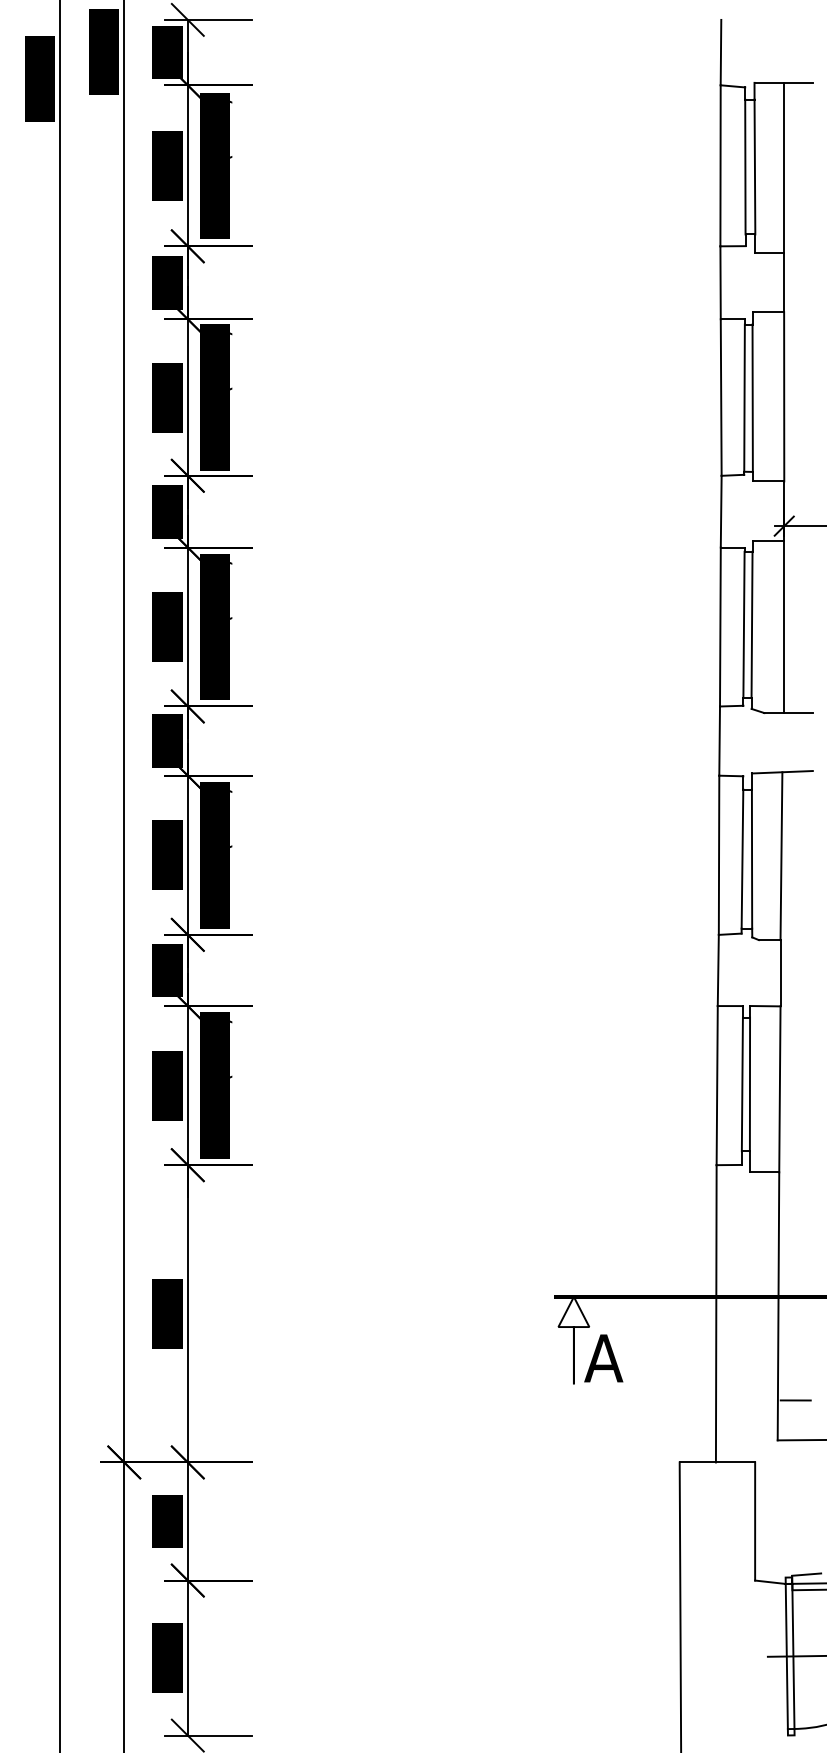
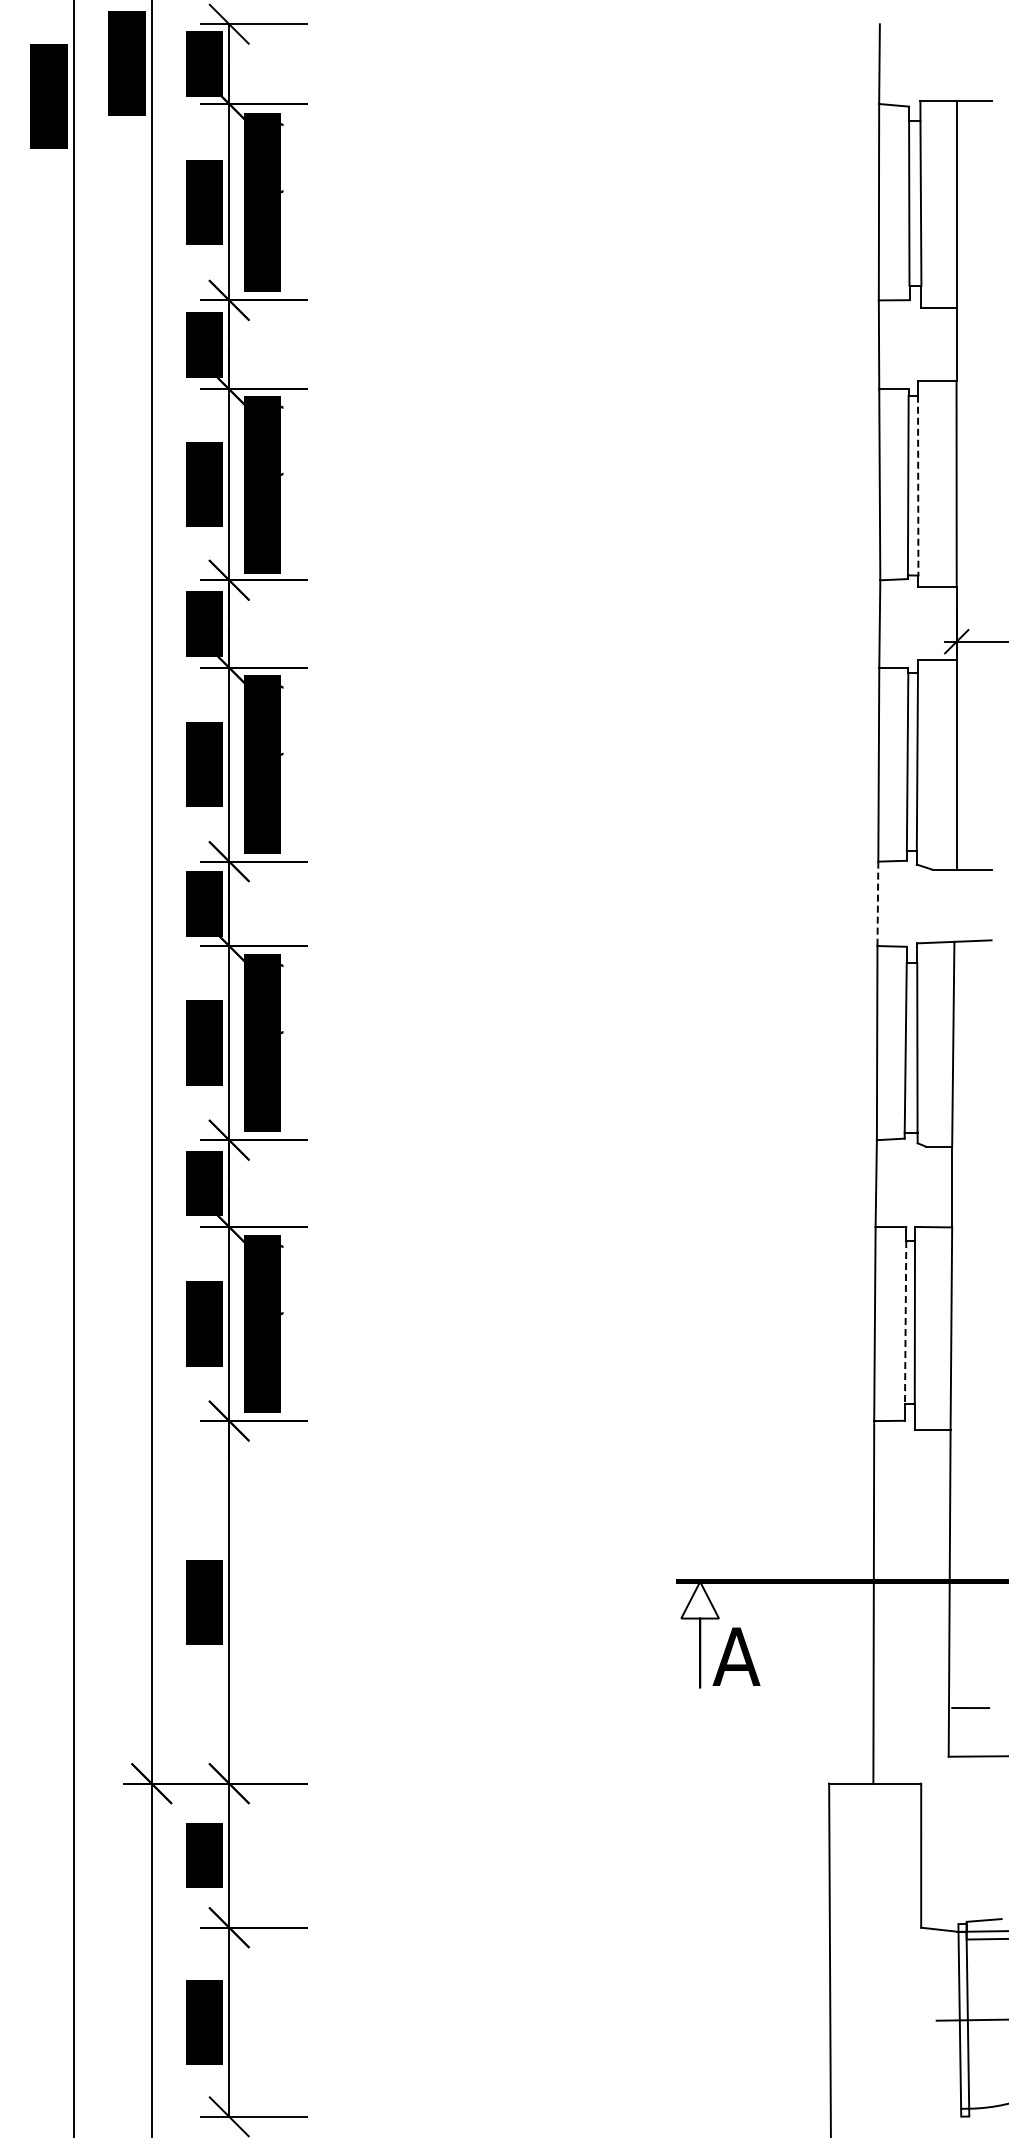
line: (752, 398) -> (918, 485), solid -> dashed
line: (719, 741) -> (877, 904), solid -> dashed
line: (742, 1084) -> (905, 1322), solid -> dashed

